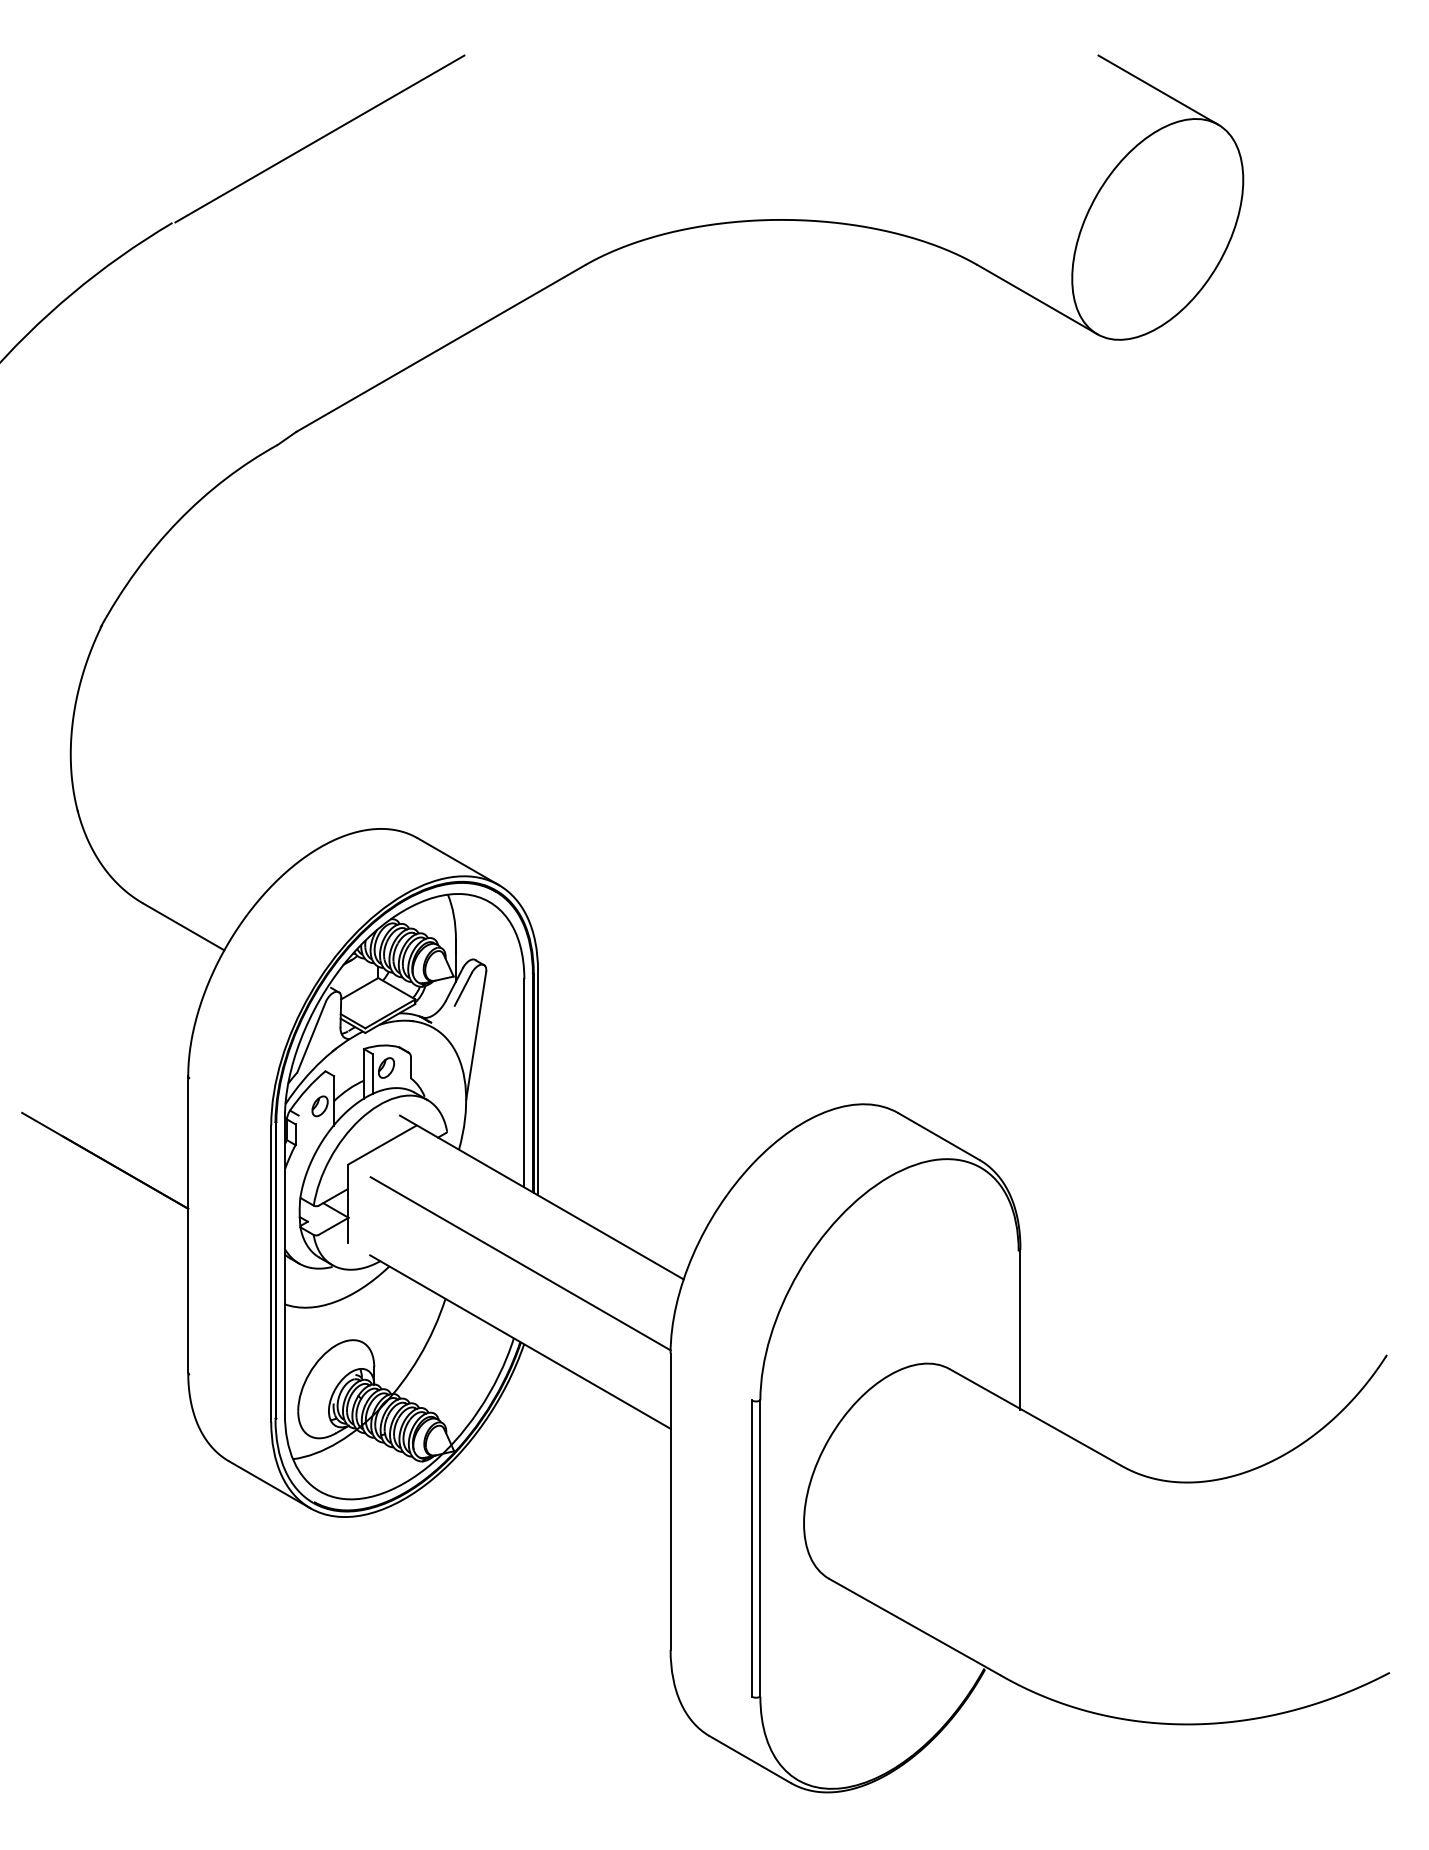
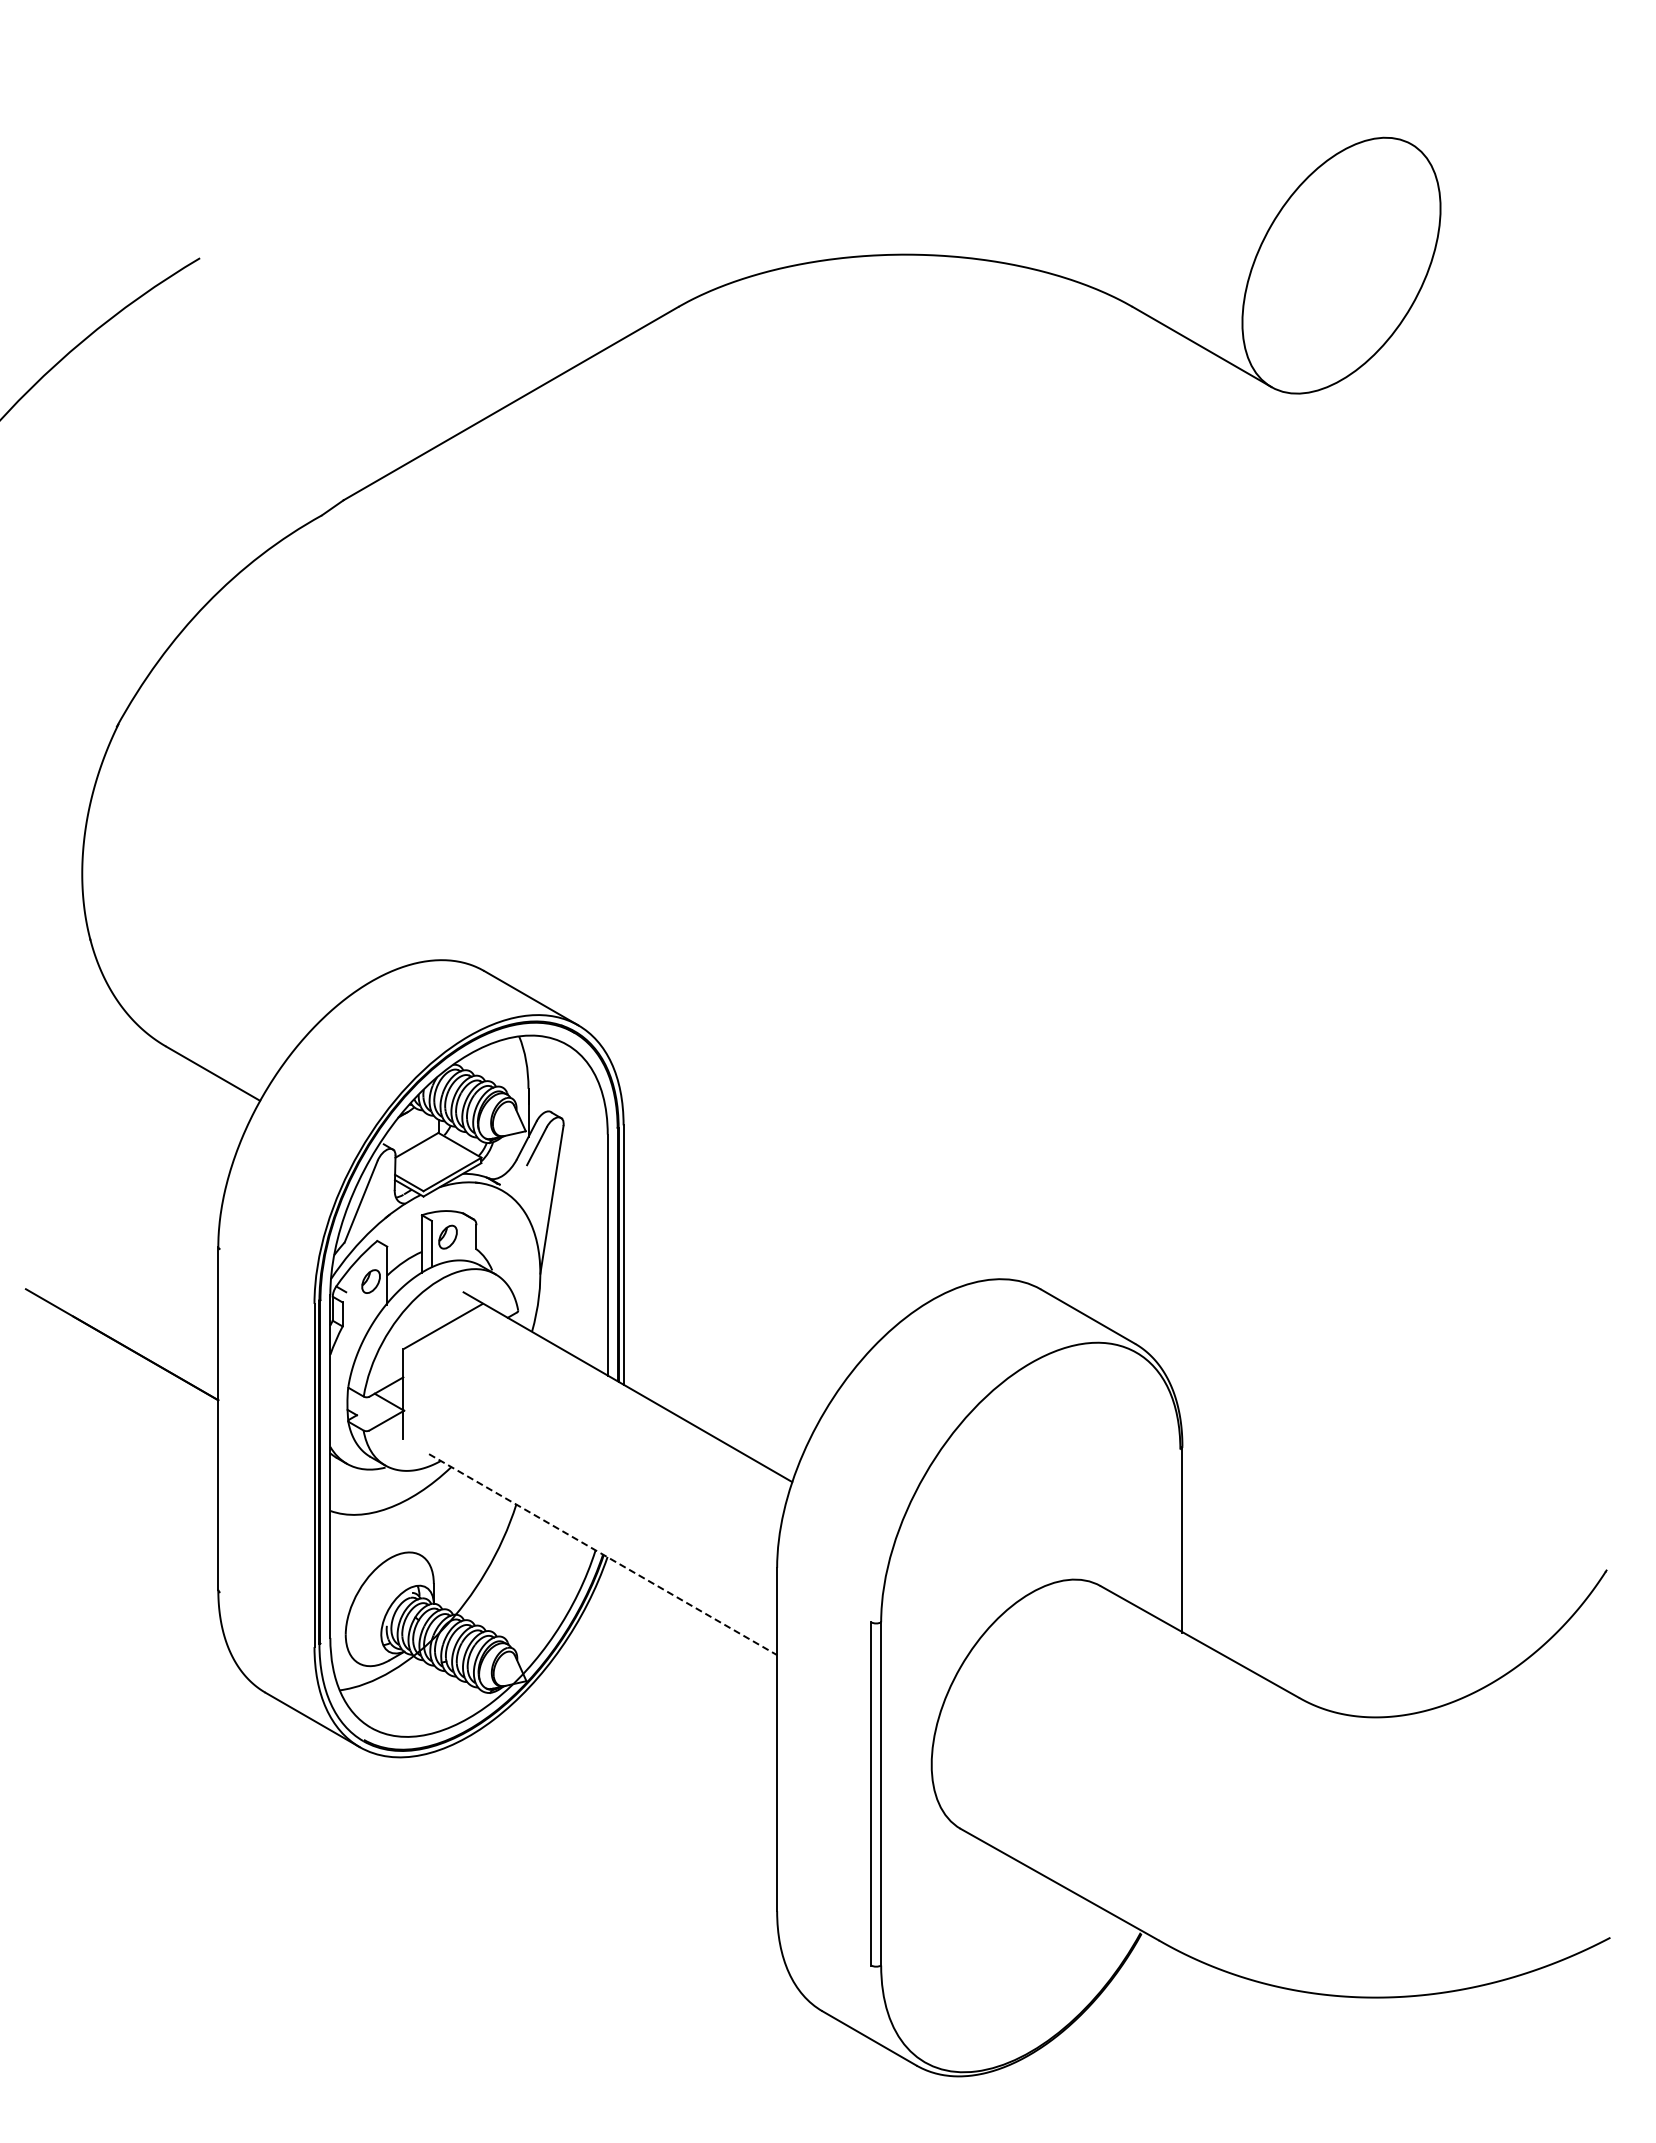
line: (1157, 90) -> (1341, 104), removed
line: (319, 138) -> (370, 160), removed
line: (520, 1263) -> (603, 1463), removed
line: (520, 1341) -> (603, 1554), solid -> dashed

